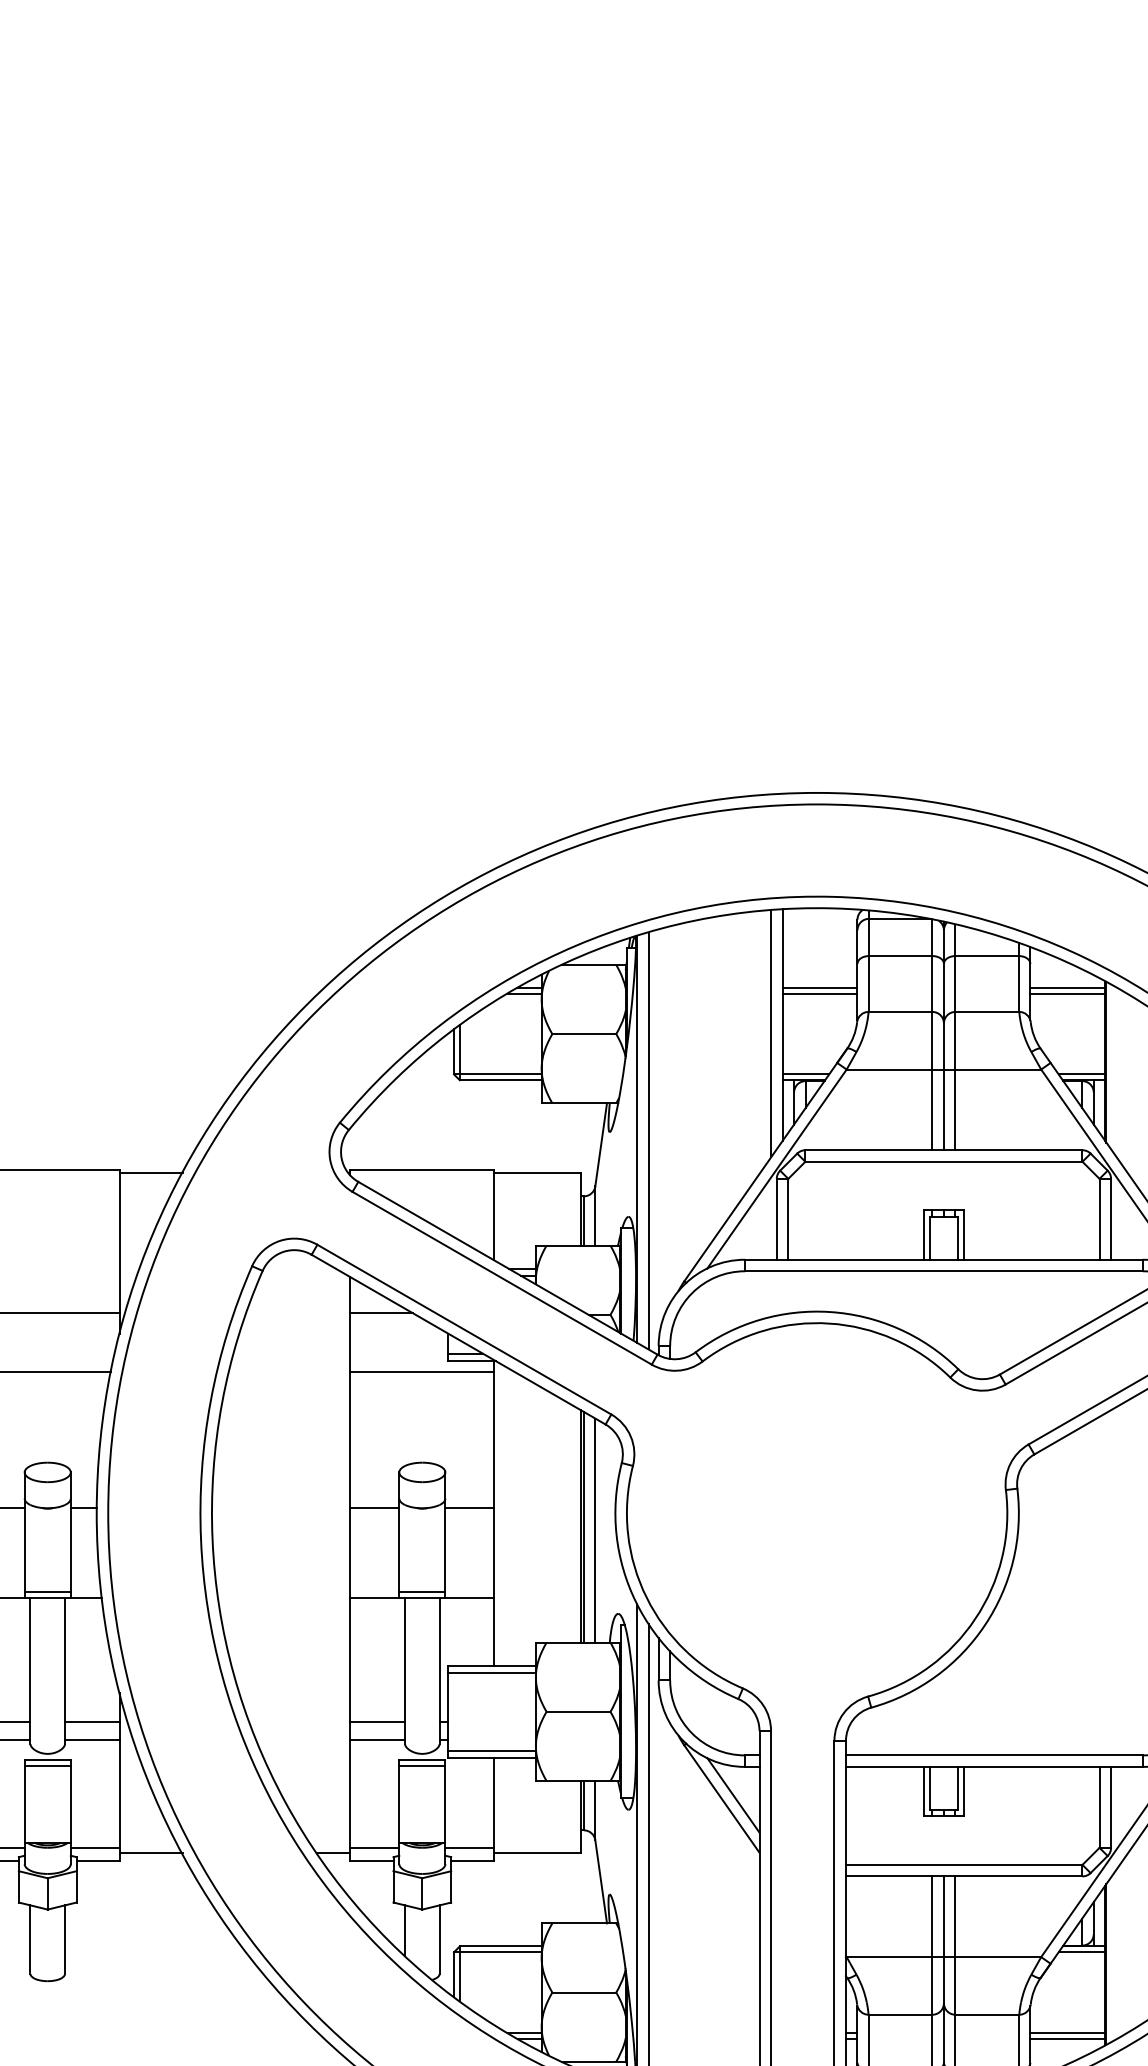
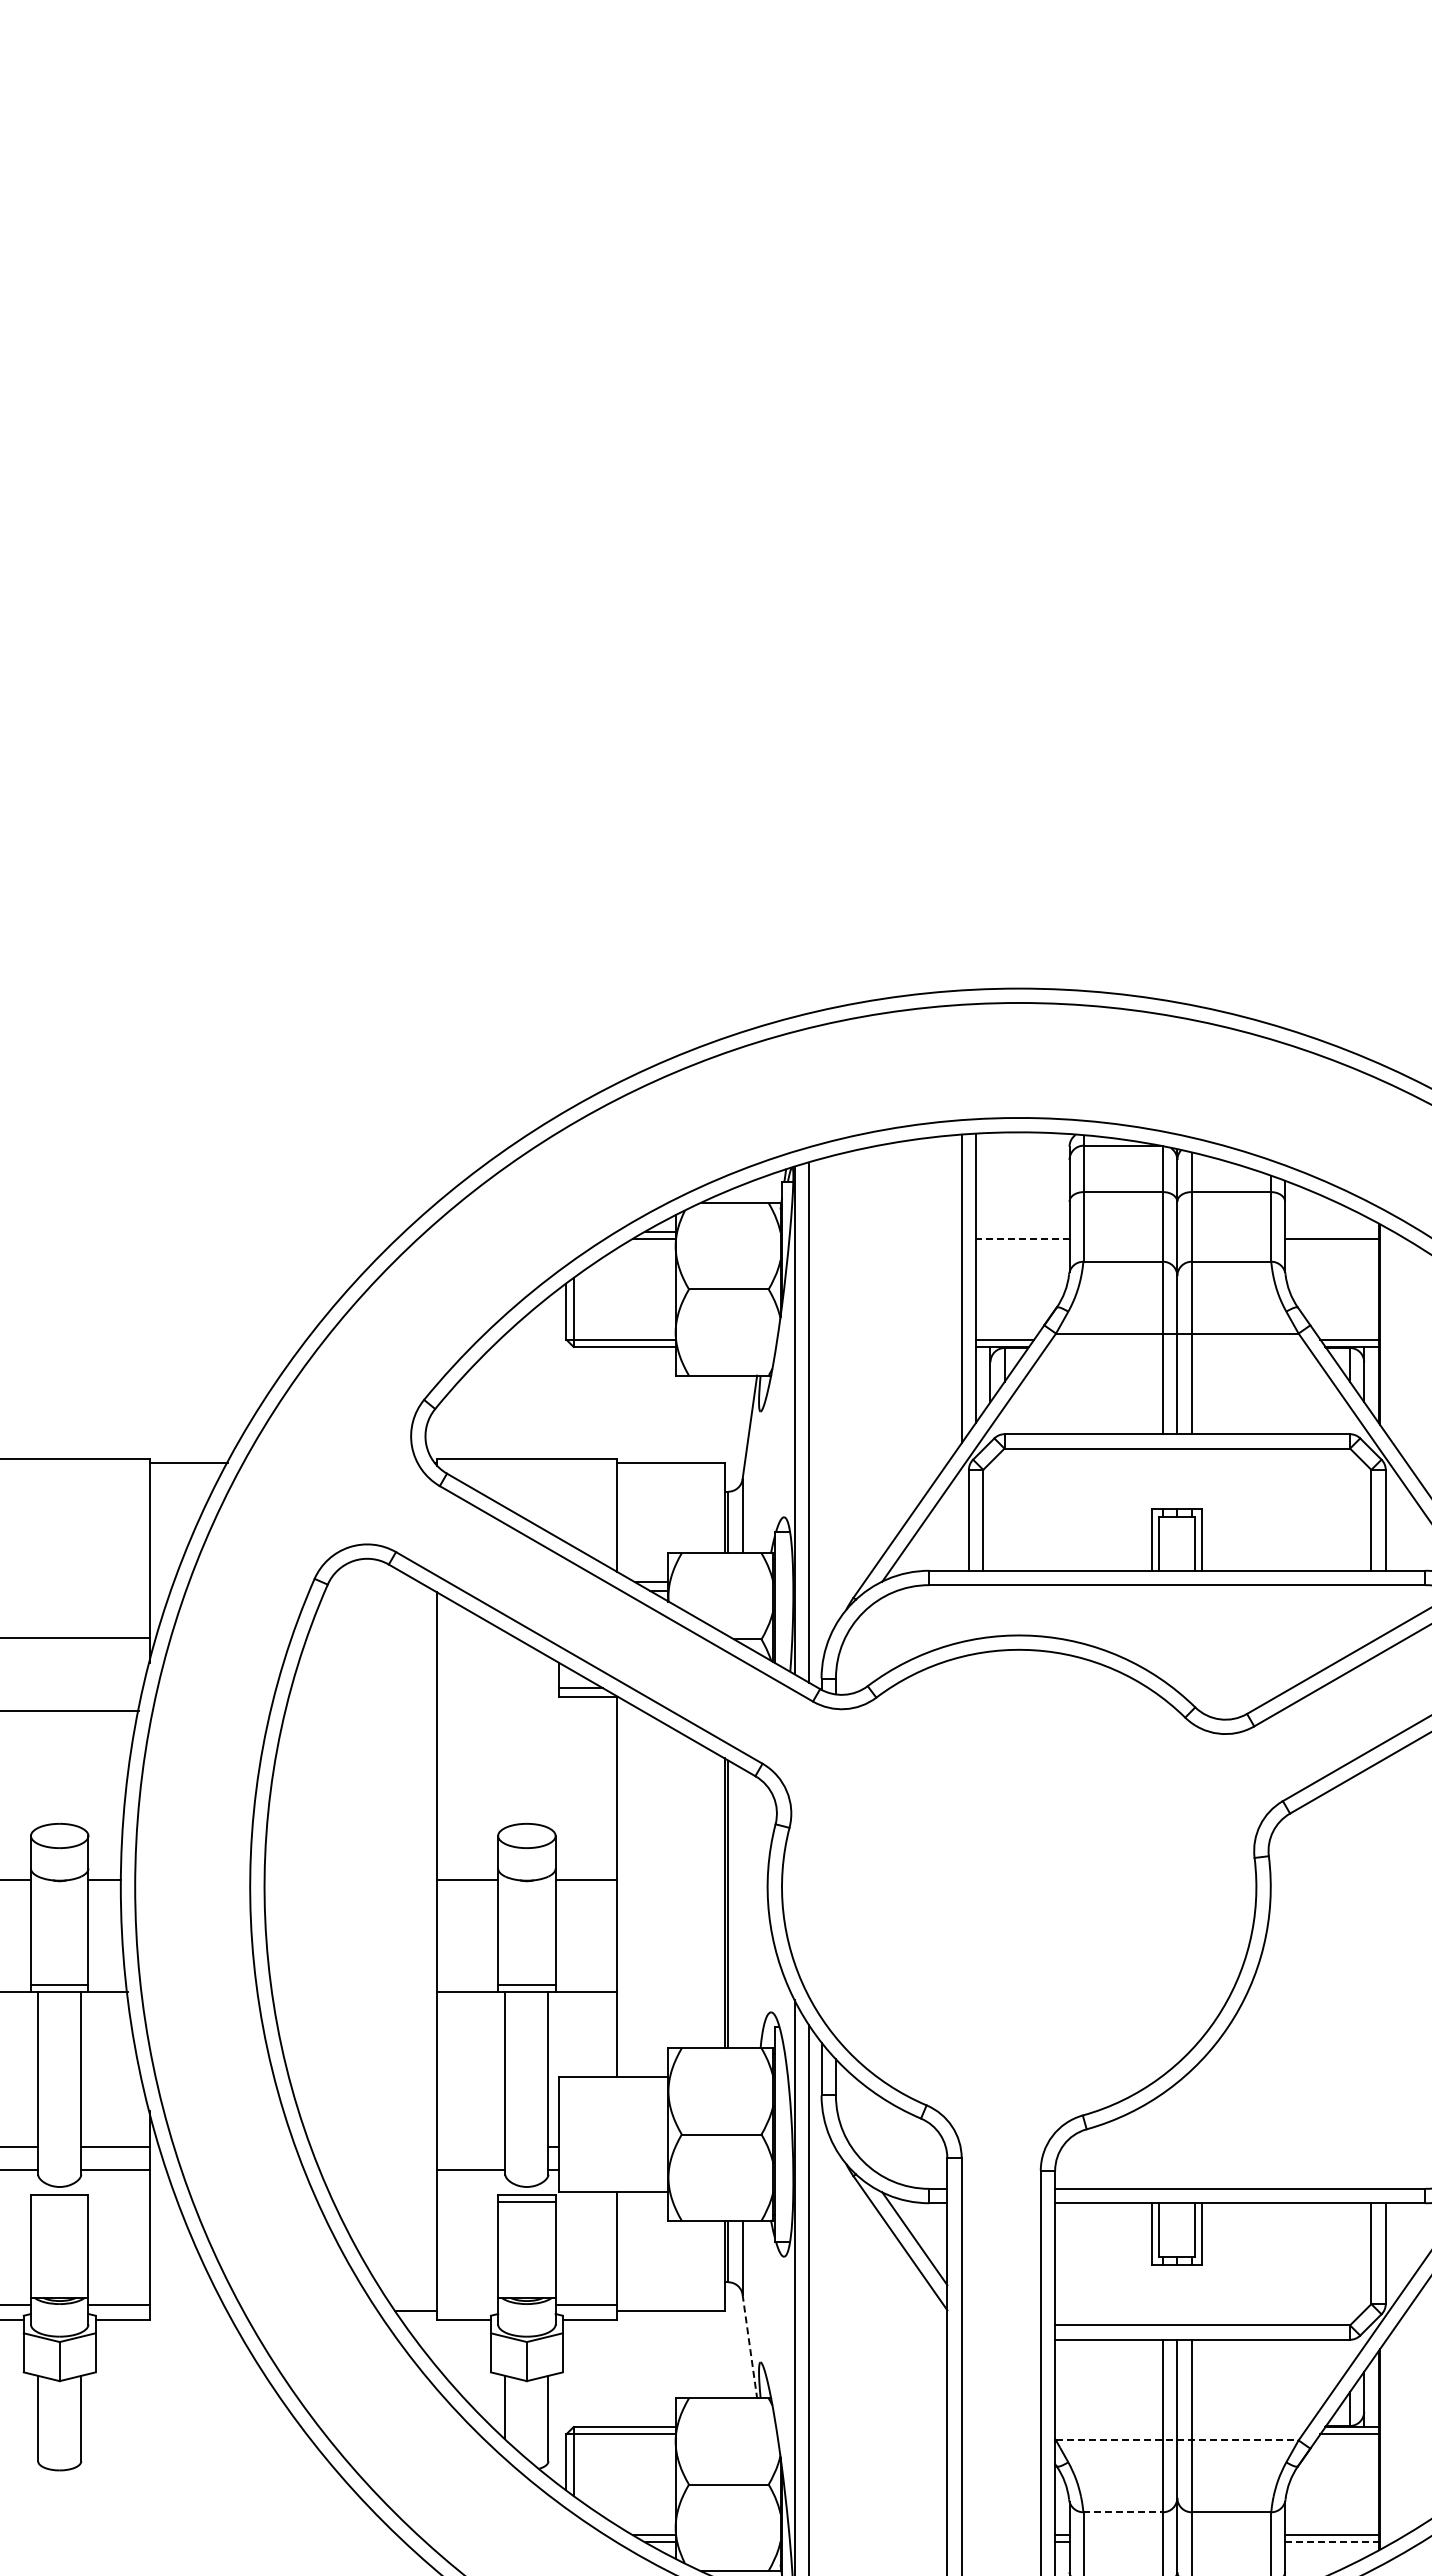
line: (819, 987) -> (1022, 1231), removed
line: (1067, 987) -> (1331, 1231), removed
line: (819, 994) -> (1022, 1239), solid -> dashed
line: (381, 1313) -> (476, 1637), removed
line: (422, 1371) -> (526, 1710), removed
line: (595, 1530) -> (742, 1908), removed
line: (491, 1673) -> (613, 2086), removed
line: (377, 1722) -> (471, 2147), removed
line: (491, 1751) -> (613, 2183), removed
line: (47, 1766) -> (59, 2202), removed
line: (374, 1848) -> (467, 2304), removed
line: (150, 1853) -> (188, 2311), removed
line: (600, 1882) -> (749, 2347), solid -> dashed
line: (944, 1957) -> (1177, 2440), solid -> dashed
line: (900, 2014) -> (1123, 2512), solid -> dashed
line: (1067, 2038) -> (1331, 2542), solid -> dashed

